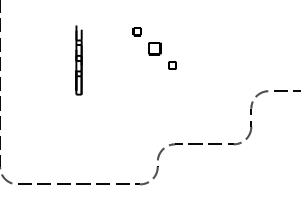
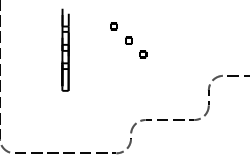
part: (154, 48) -> (128, 40), size x0.62
part: (78, 60) -> (65, 50), size x1.43

